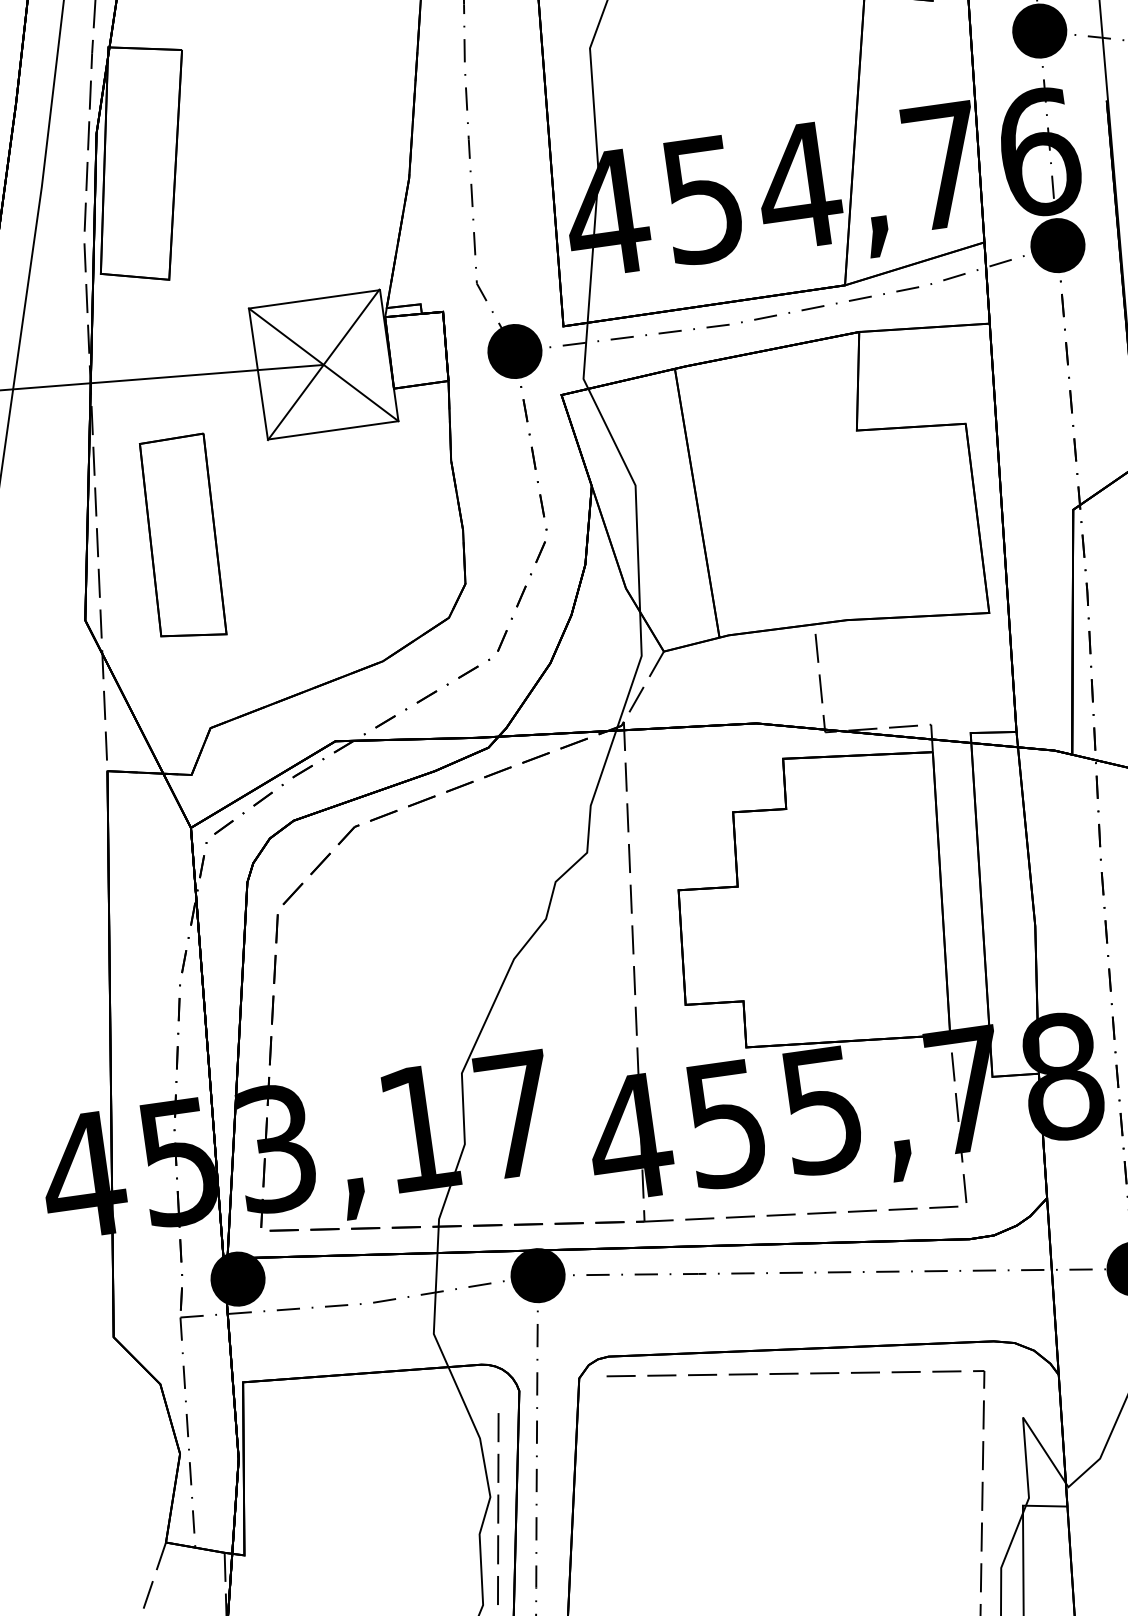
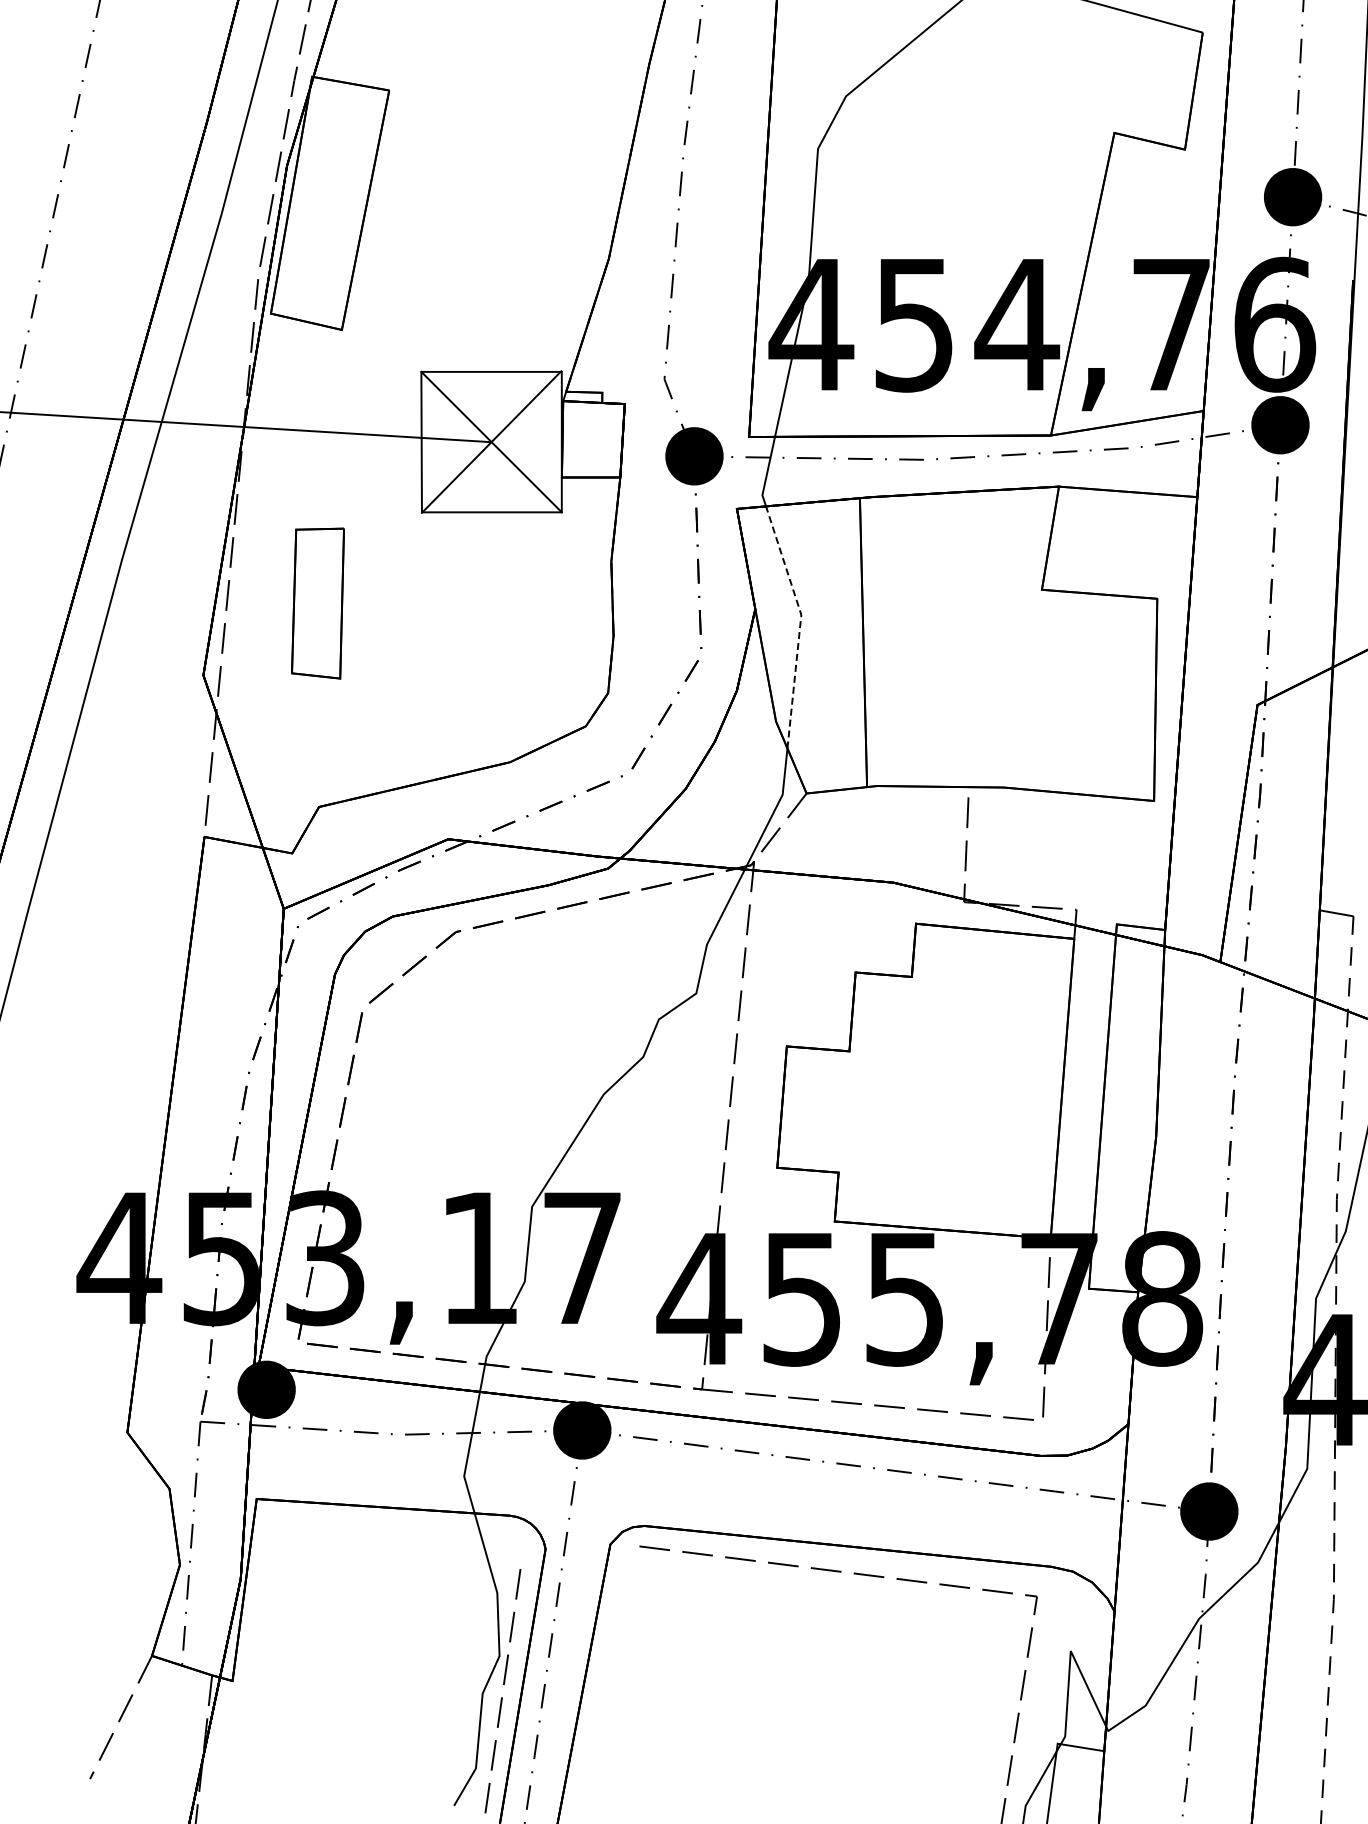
line: (635, 493) -> (800, 623), solid -> dashed
part: (182, 538) -> (317, 603), size x0.7

